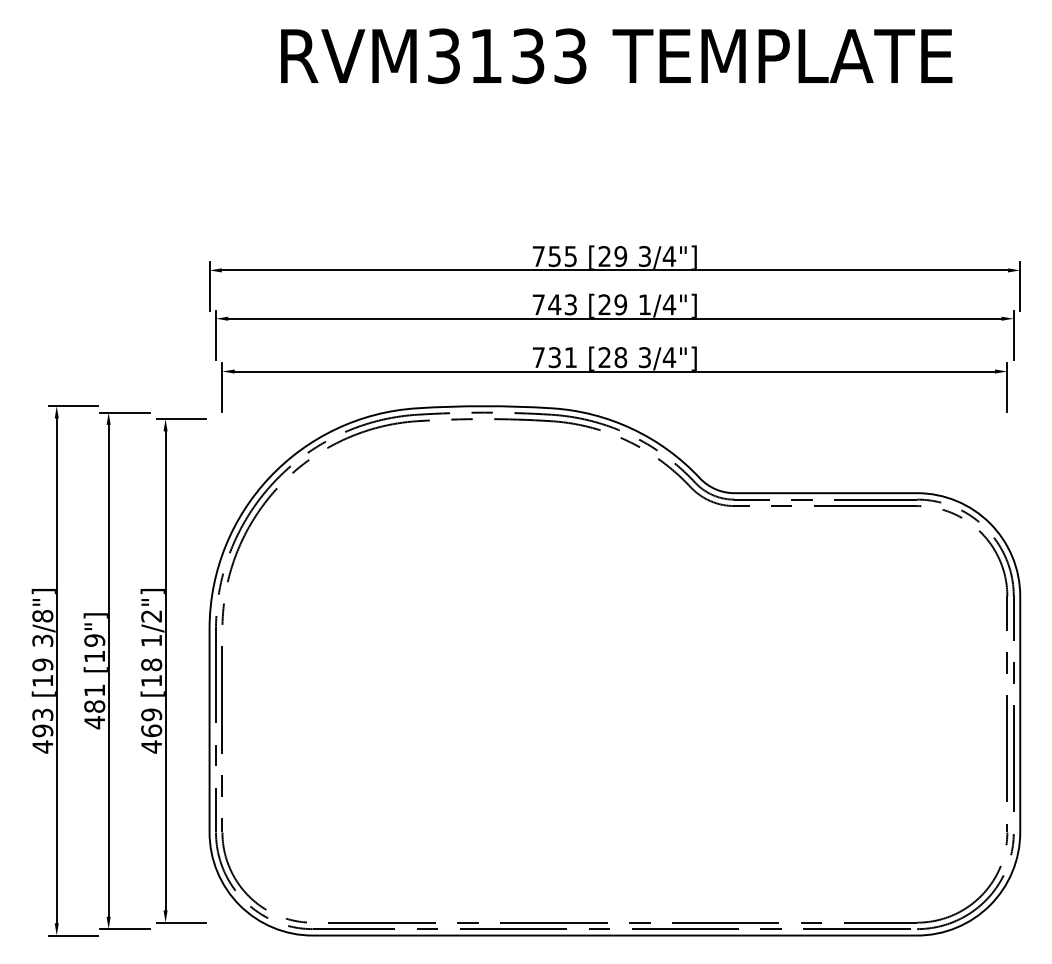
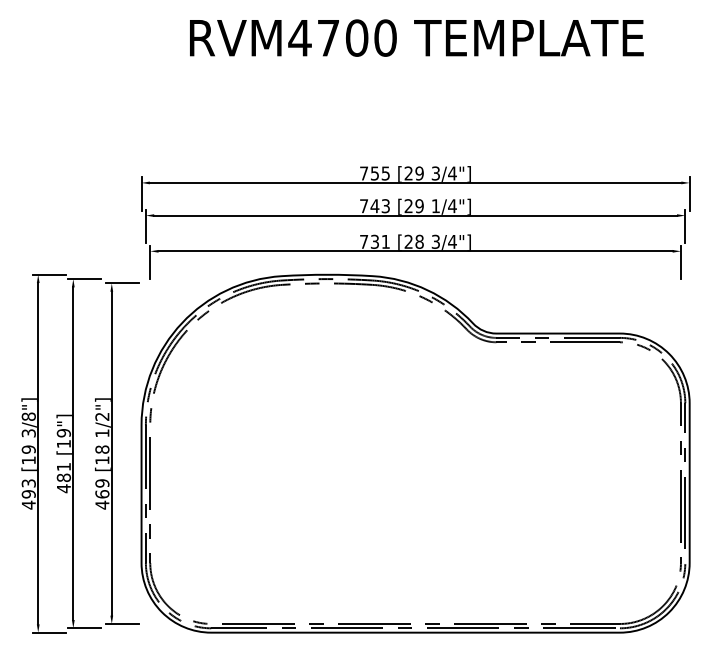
text: (506, 55) -> (342, 37), RVM3133 -> RVM4700

